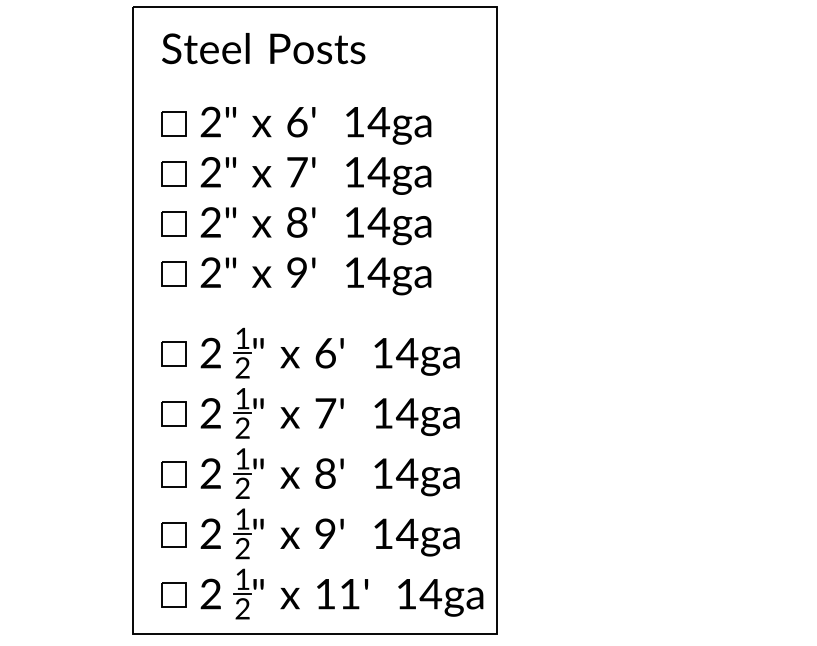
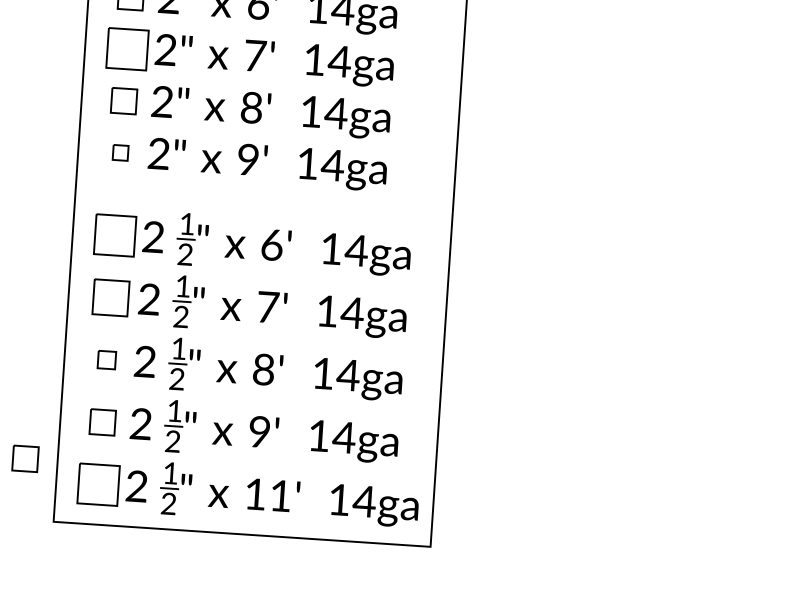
part: (173, 173) -> (127, 48), size x1.6
part: (173, 273) -> (120, 152), size x0.6
part: (173, 353) -> (114, 234), size x1.6
part: (173, 413) -> (110, 296), size x1.4
part: (173, 474) -> (106, 360), size x0.7
part: (101, 574) -> (25, 458), added
part: (173, 594) -> (98, 484), size x1.6

